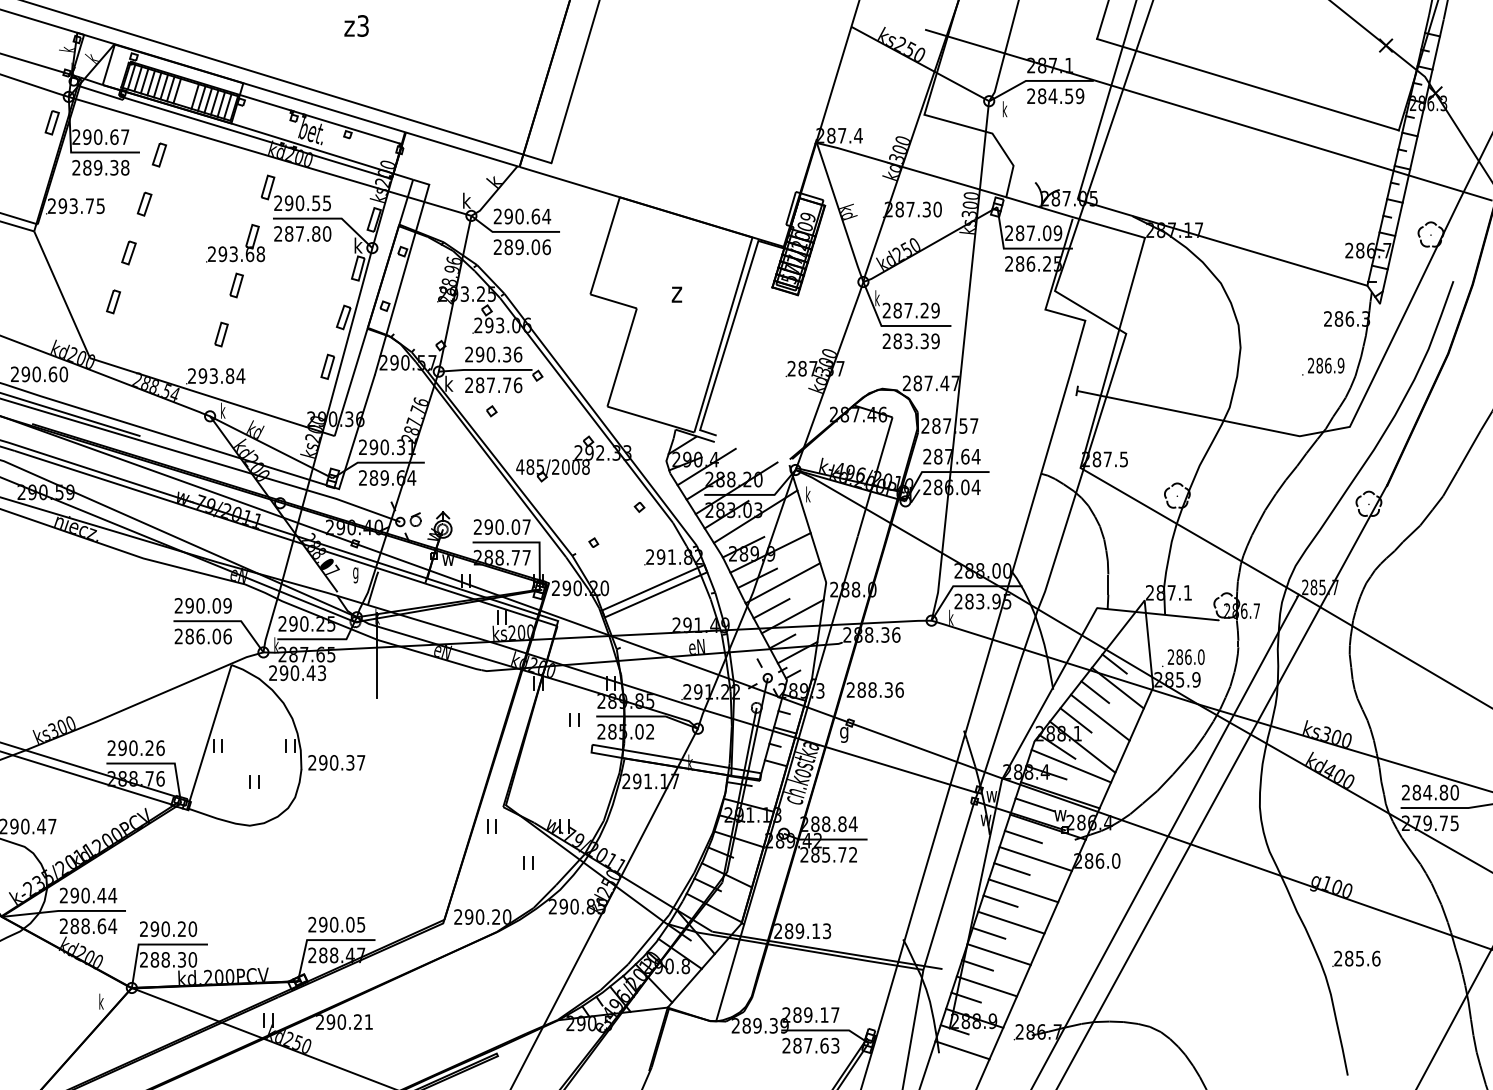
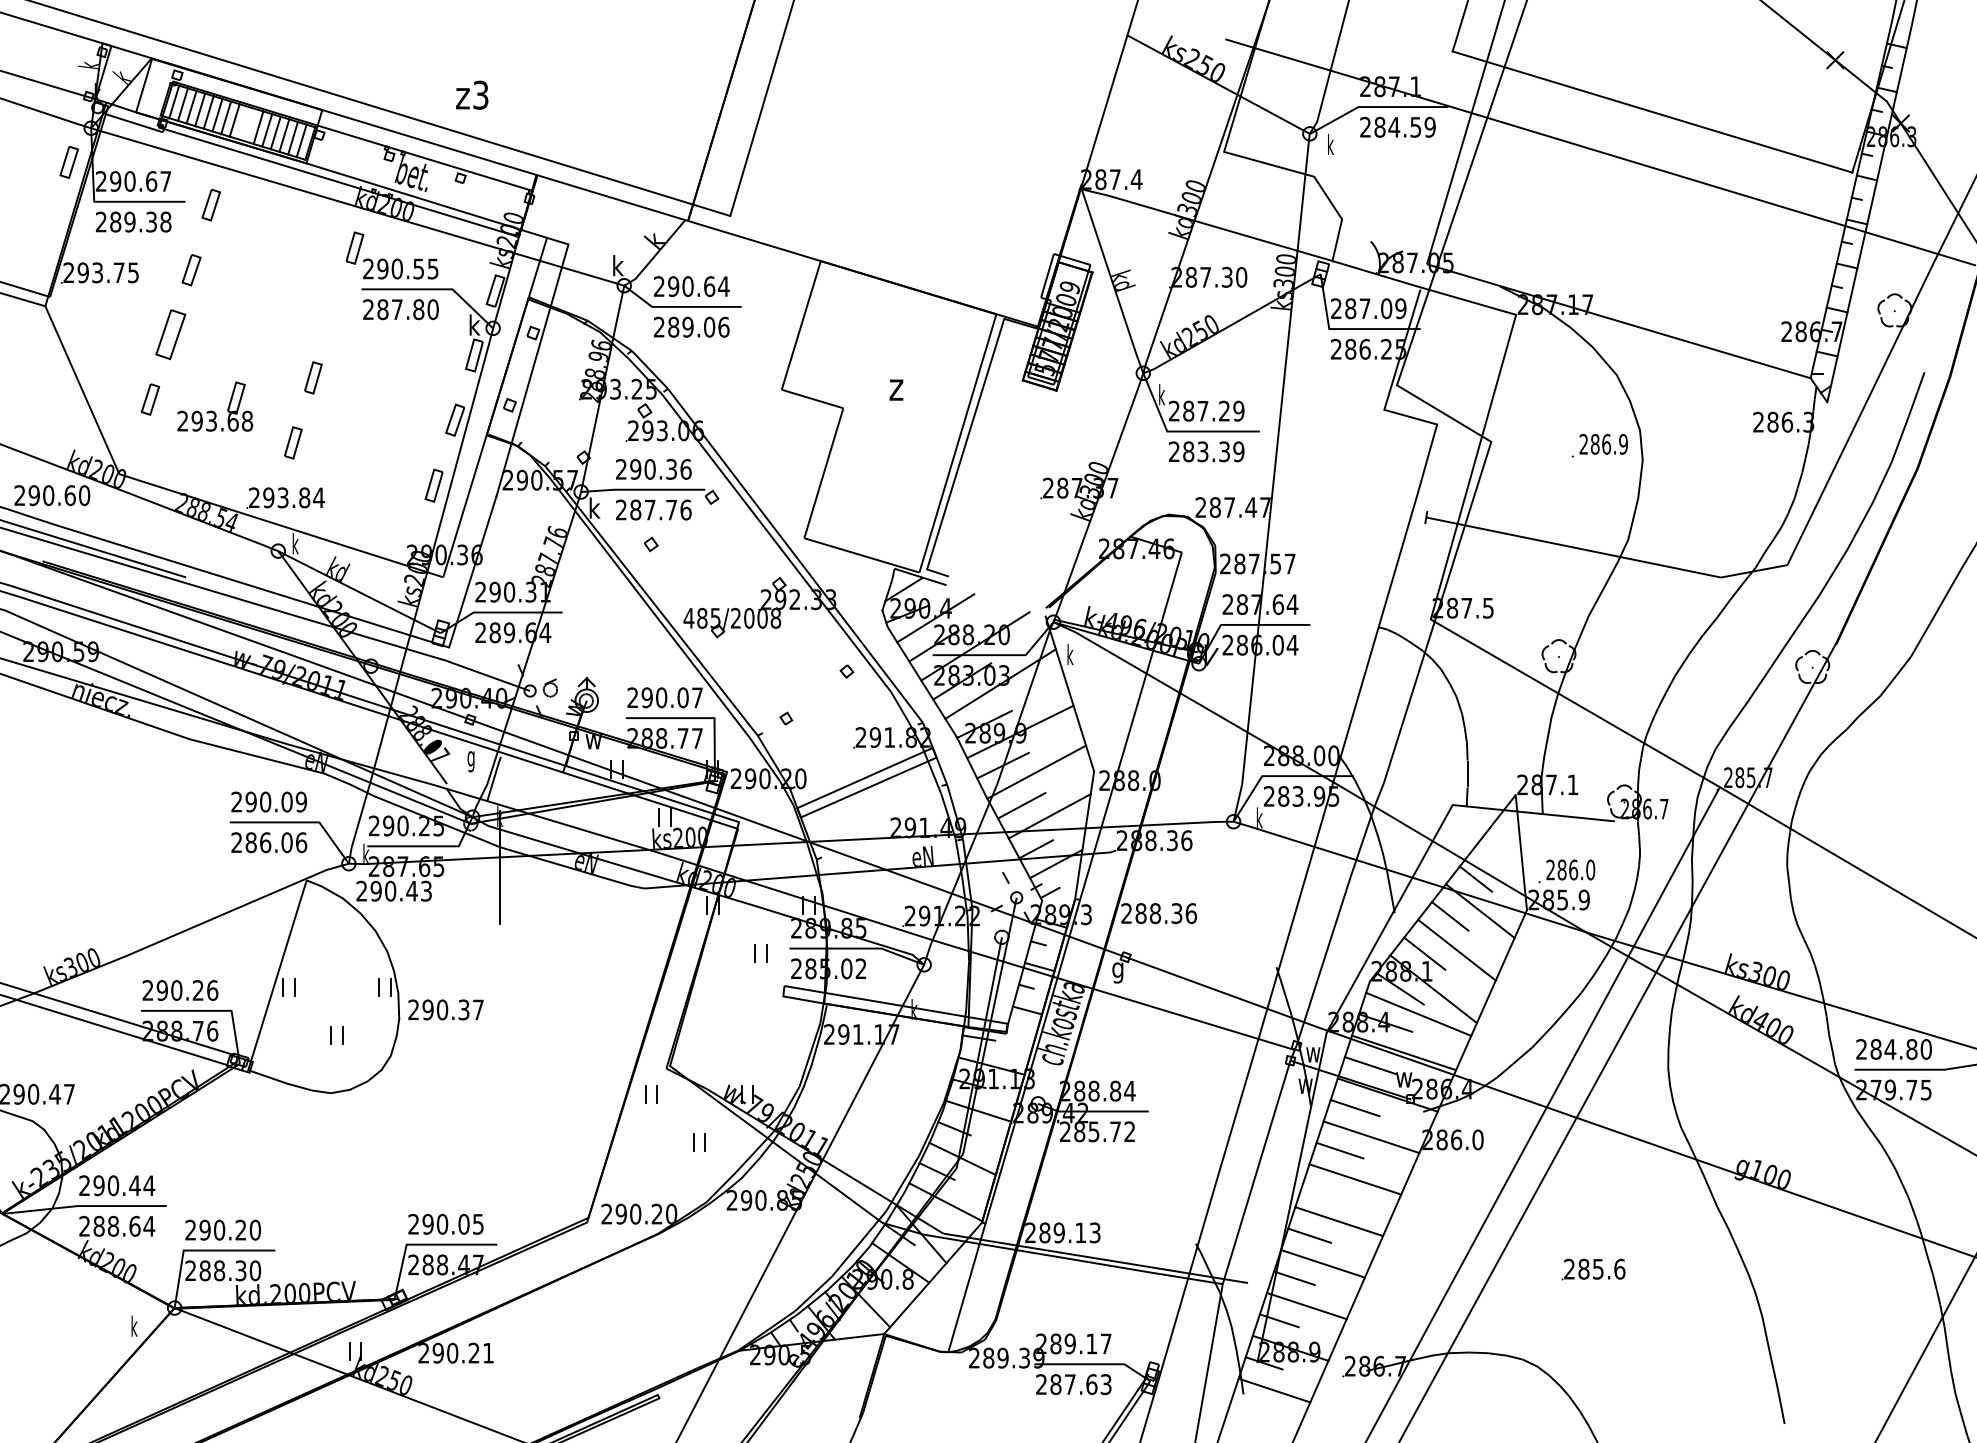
text: (356, 25) -> (472, 94), moved
part: (235, 243) -> (213, 407), moved
part: (128, 252) -> (170, 334), size x1.6
text: (1323, 366) -> (1600, 445), moved
line: (1000, 900) -> (1324, 1192), removed
text: (1356, 958) -> (1593, 1269), moved

